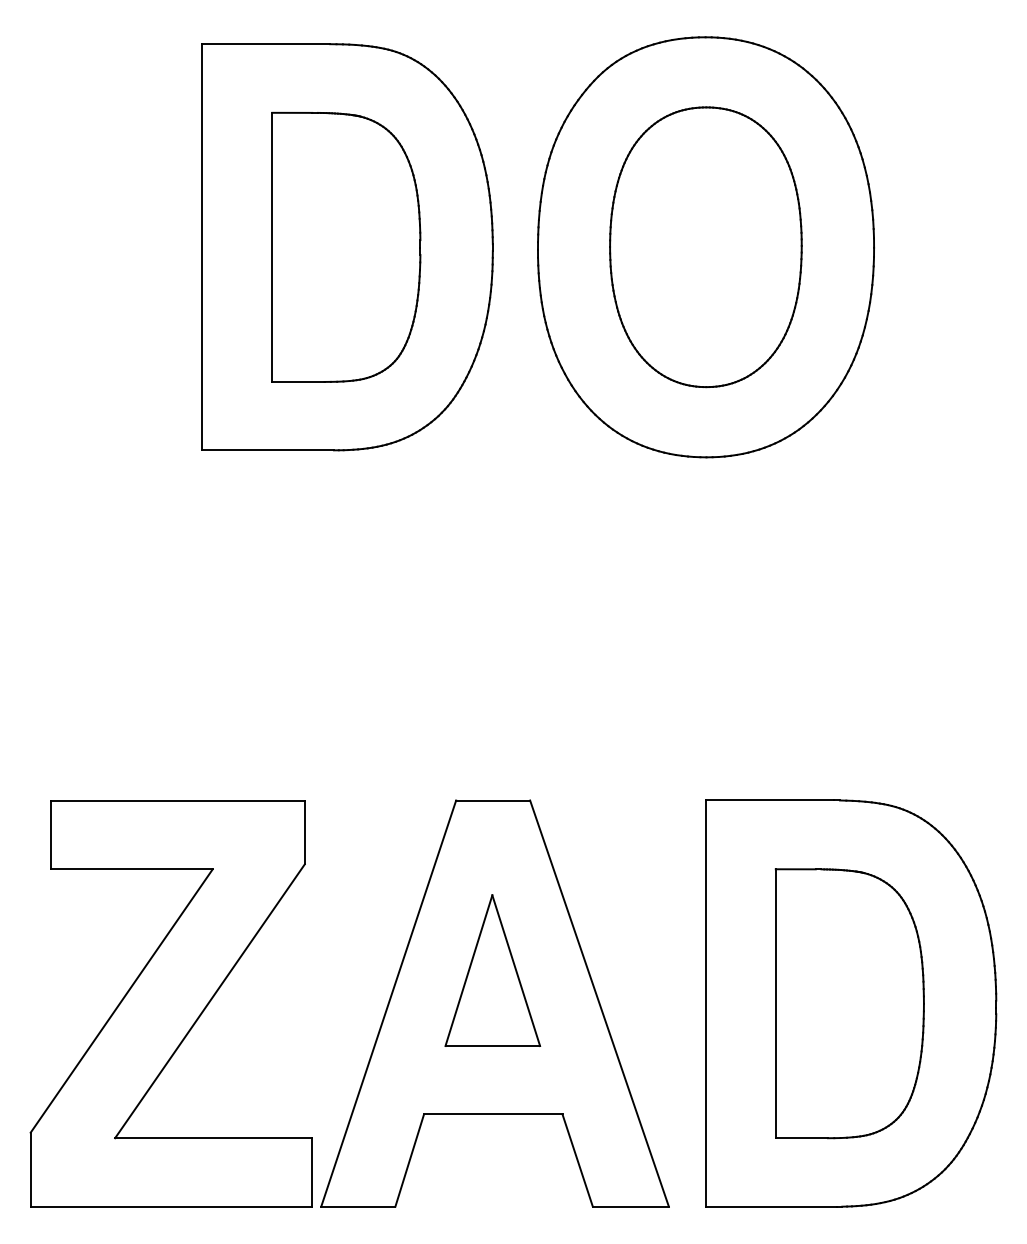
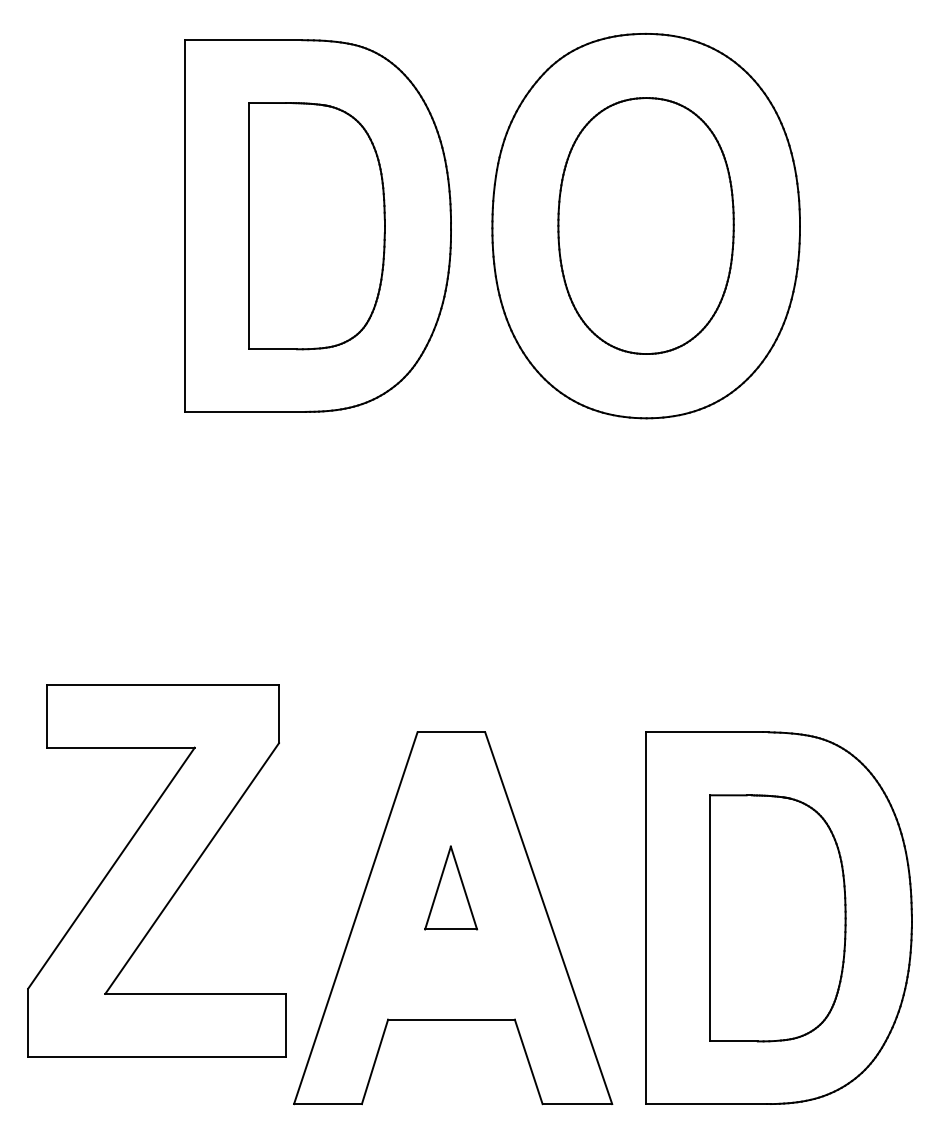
part: (492, 970) -> (450, 887), size x0.6
part: (170, 1003) -> (156, 870), moved

